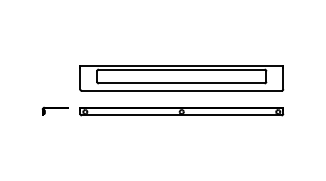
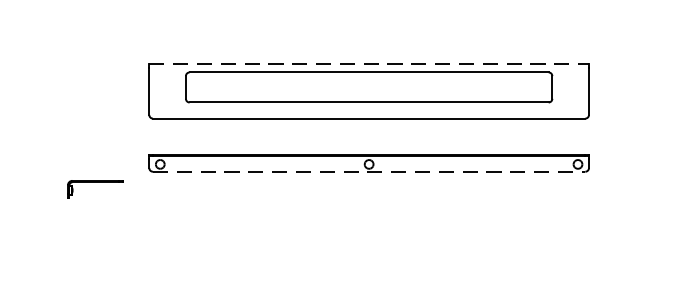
line: (181, 65) -> (368, 63), solid -> dashed
part: (54, 110) -> (93, 186), moved
line: (181, 115) -> (368, 171), solid -> dashed

